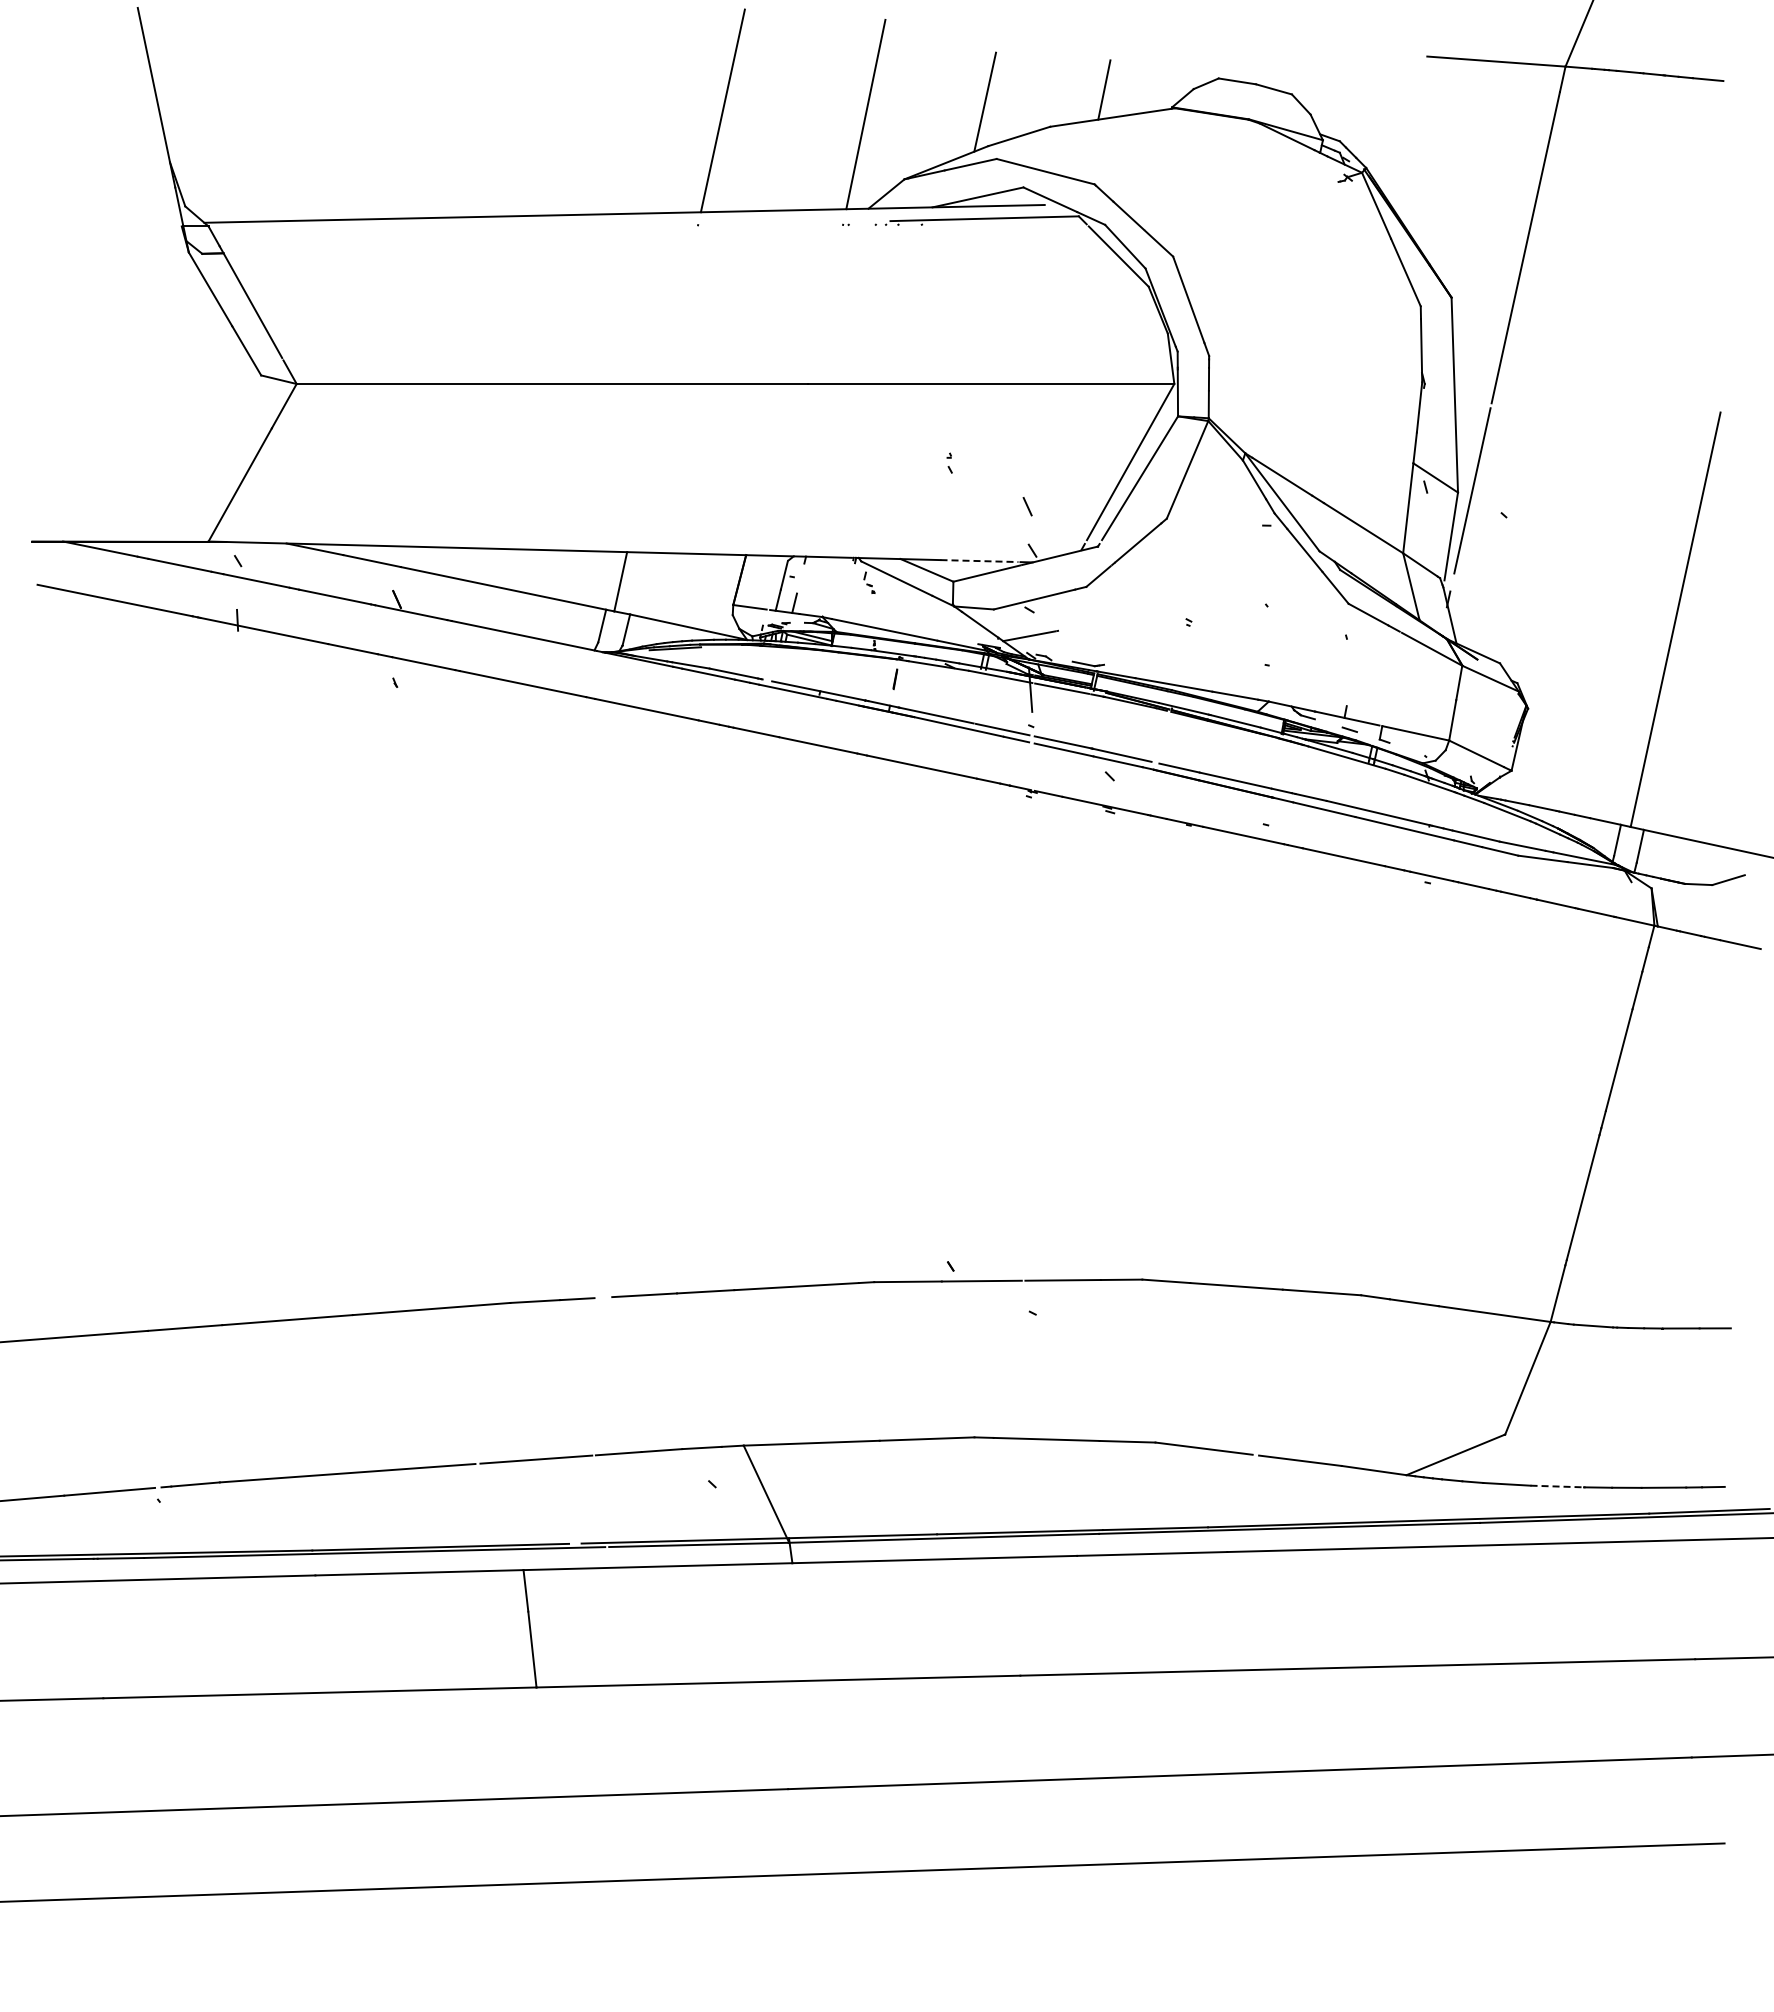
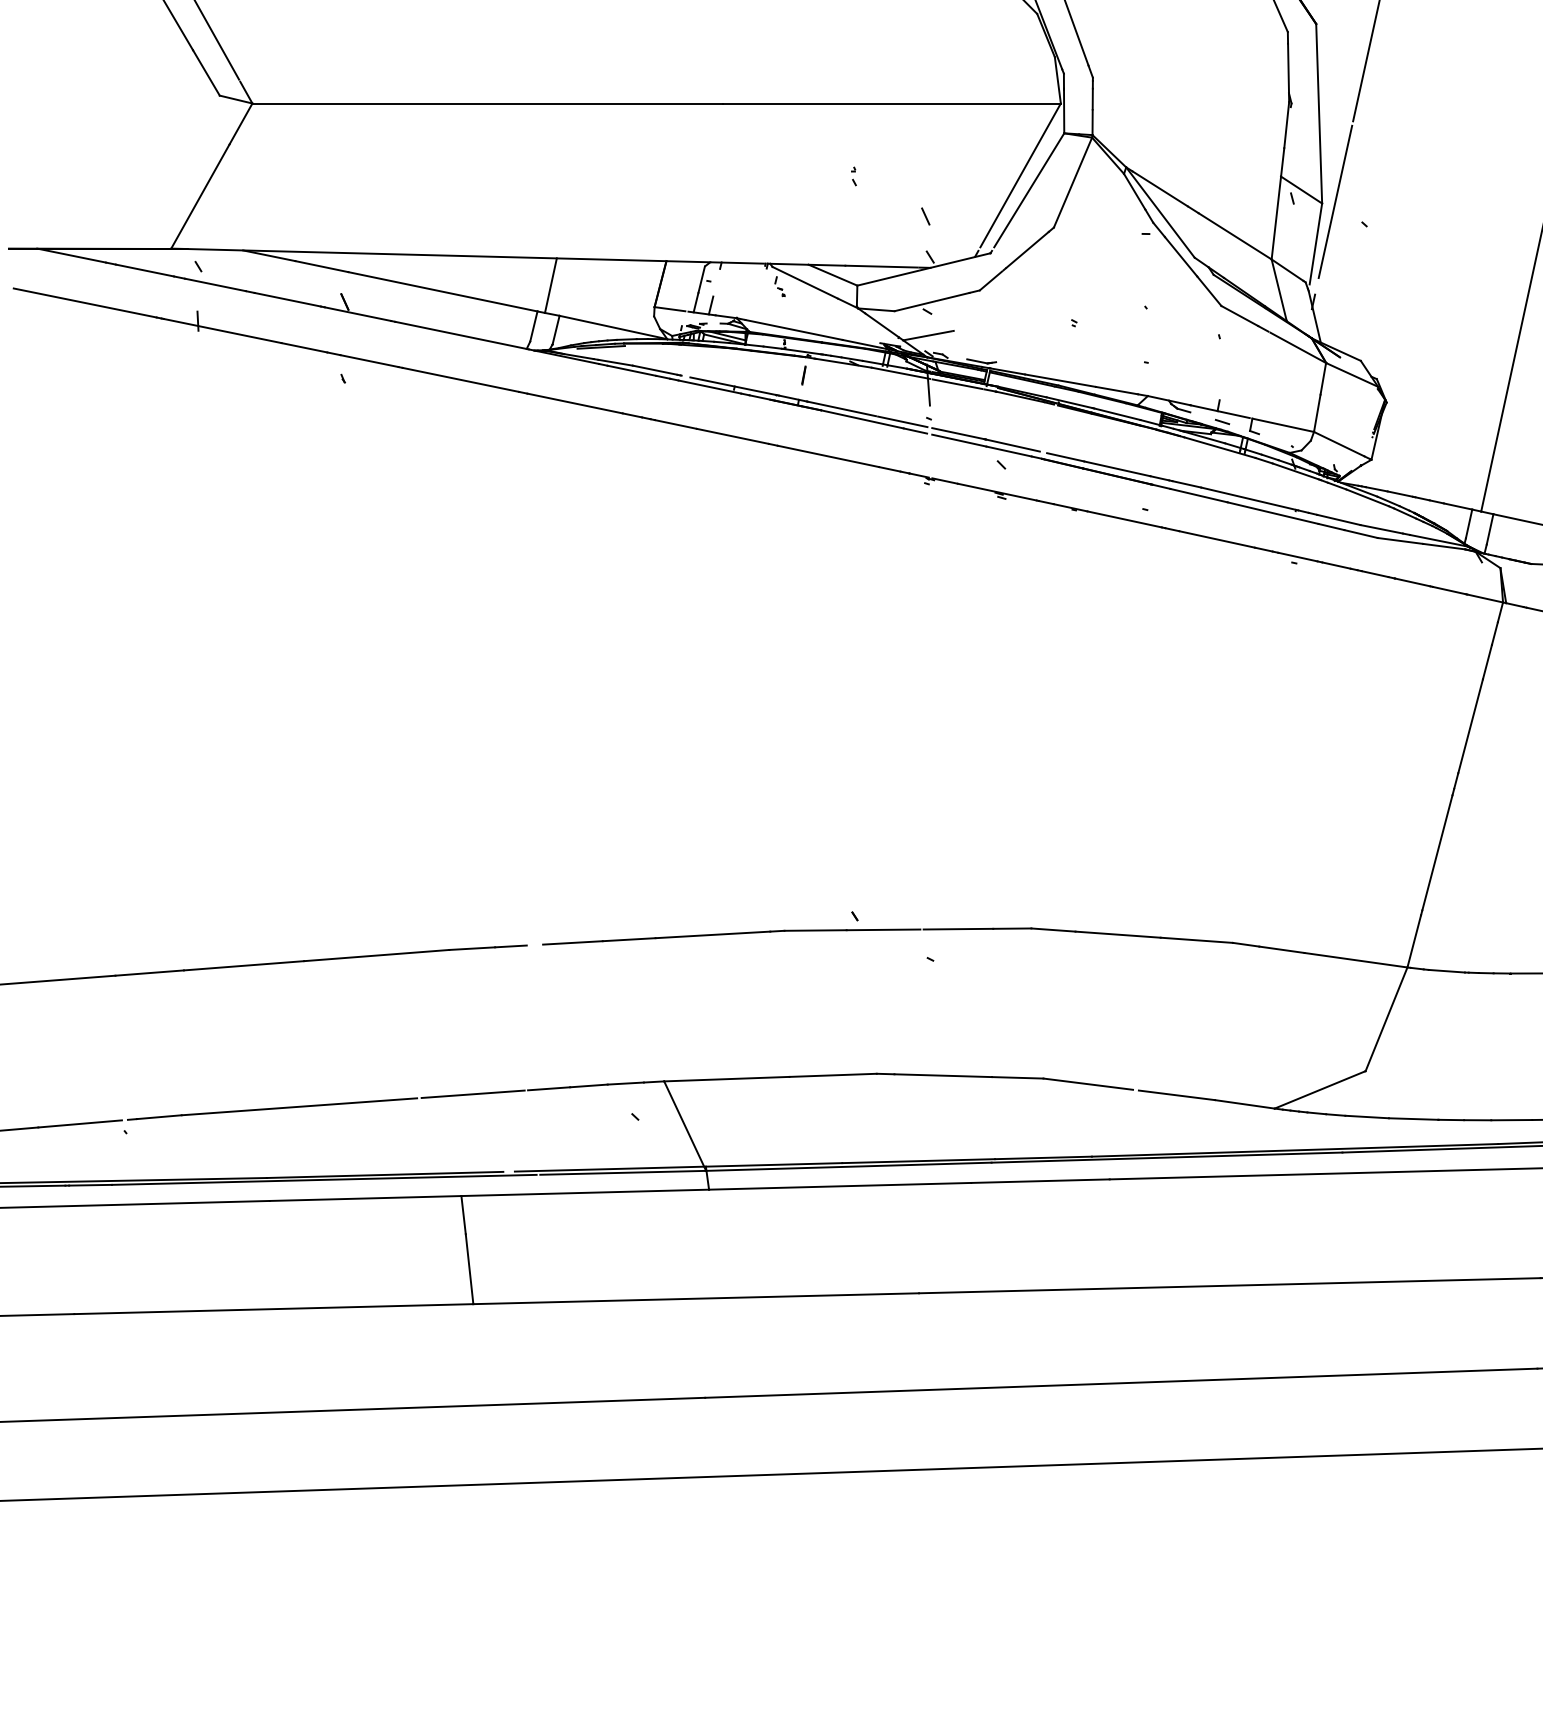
line: (979, 561) -> (881, 267), dashed -> solid
line: (1557, 1486) -> (1413, 1119), dashed -> solid

